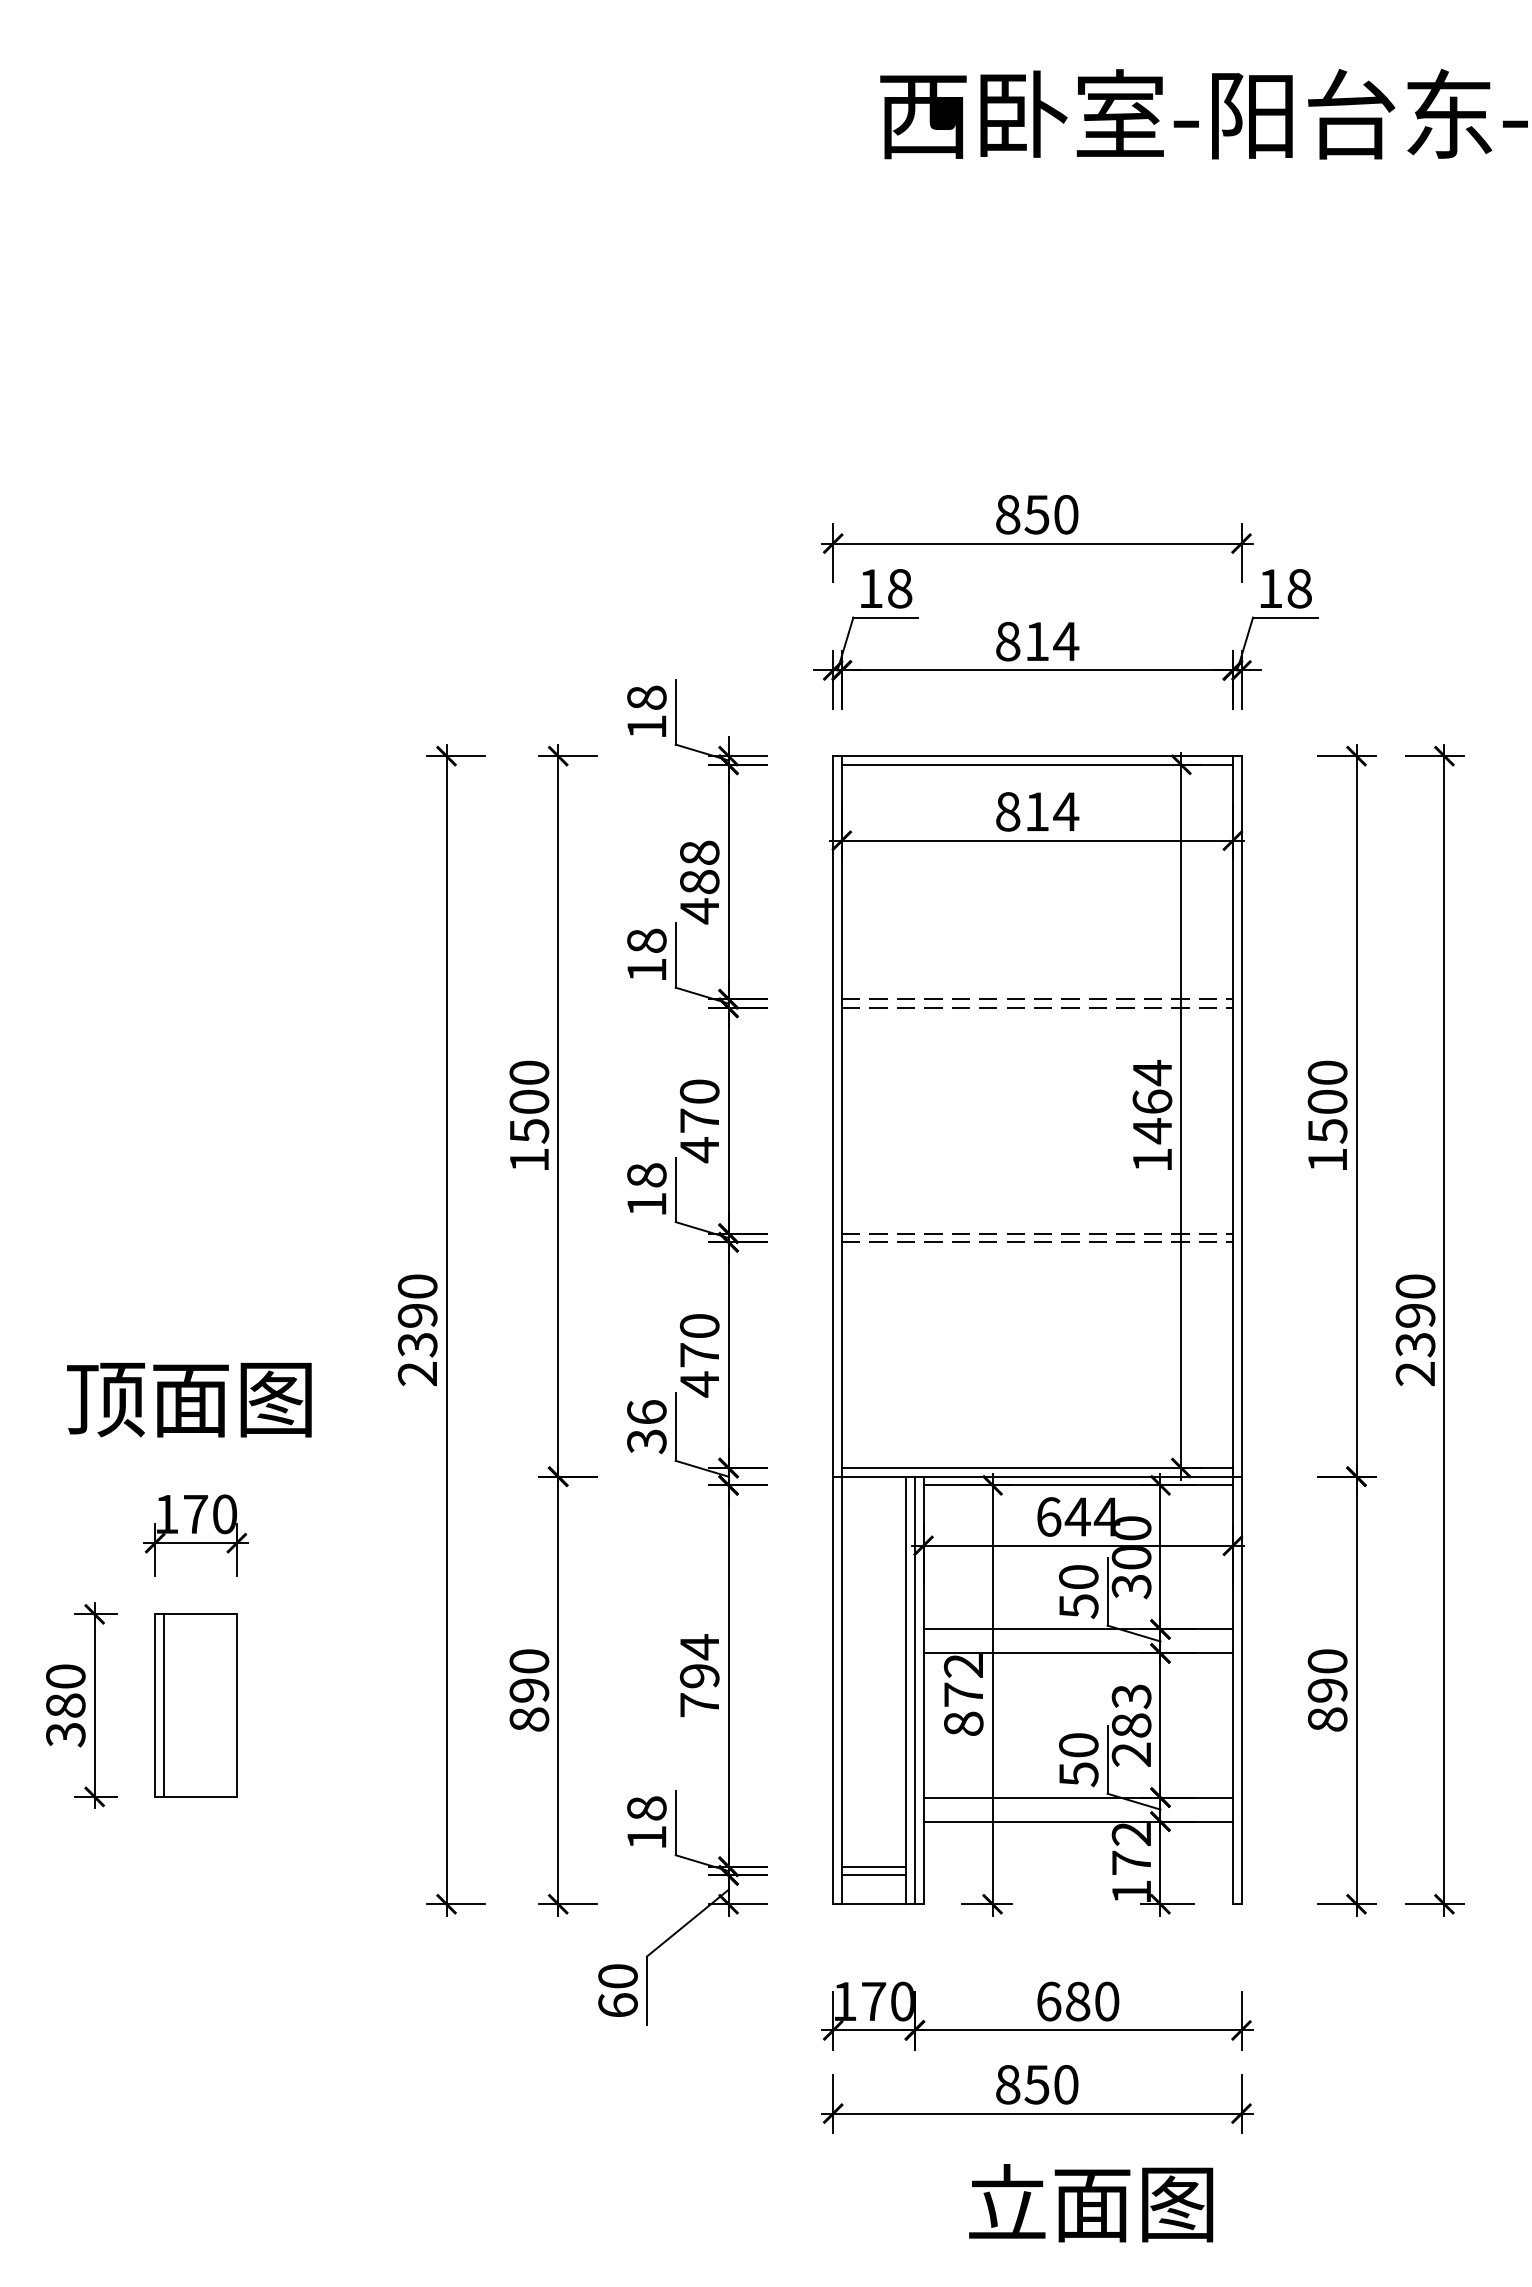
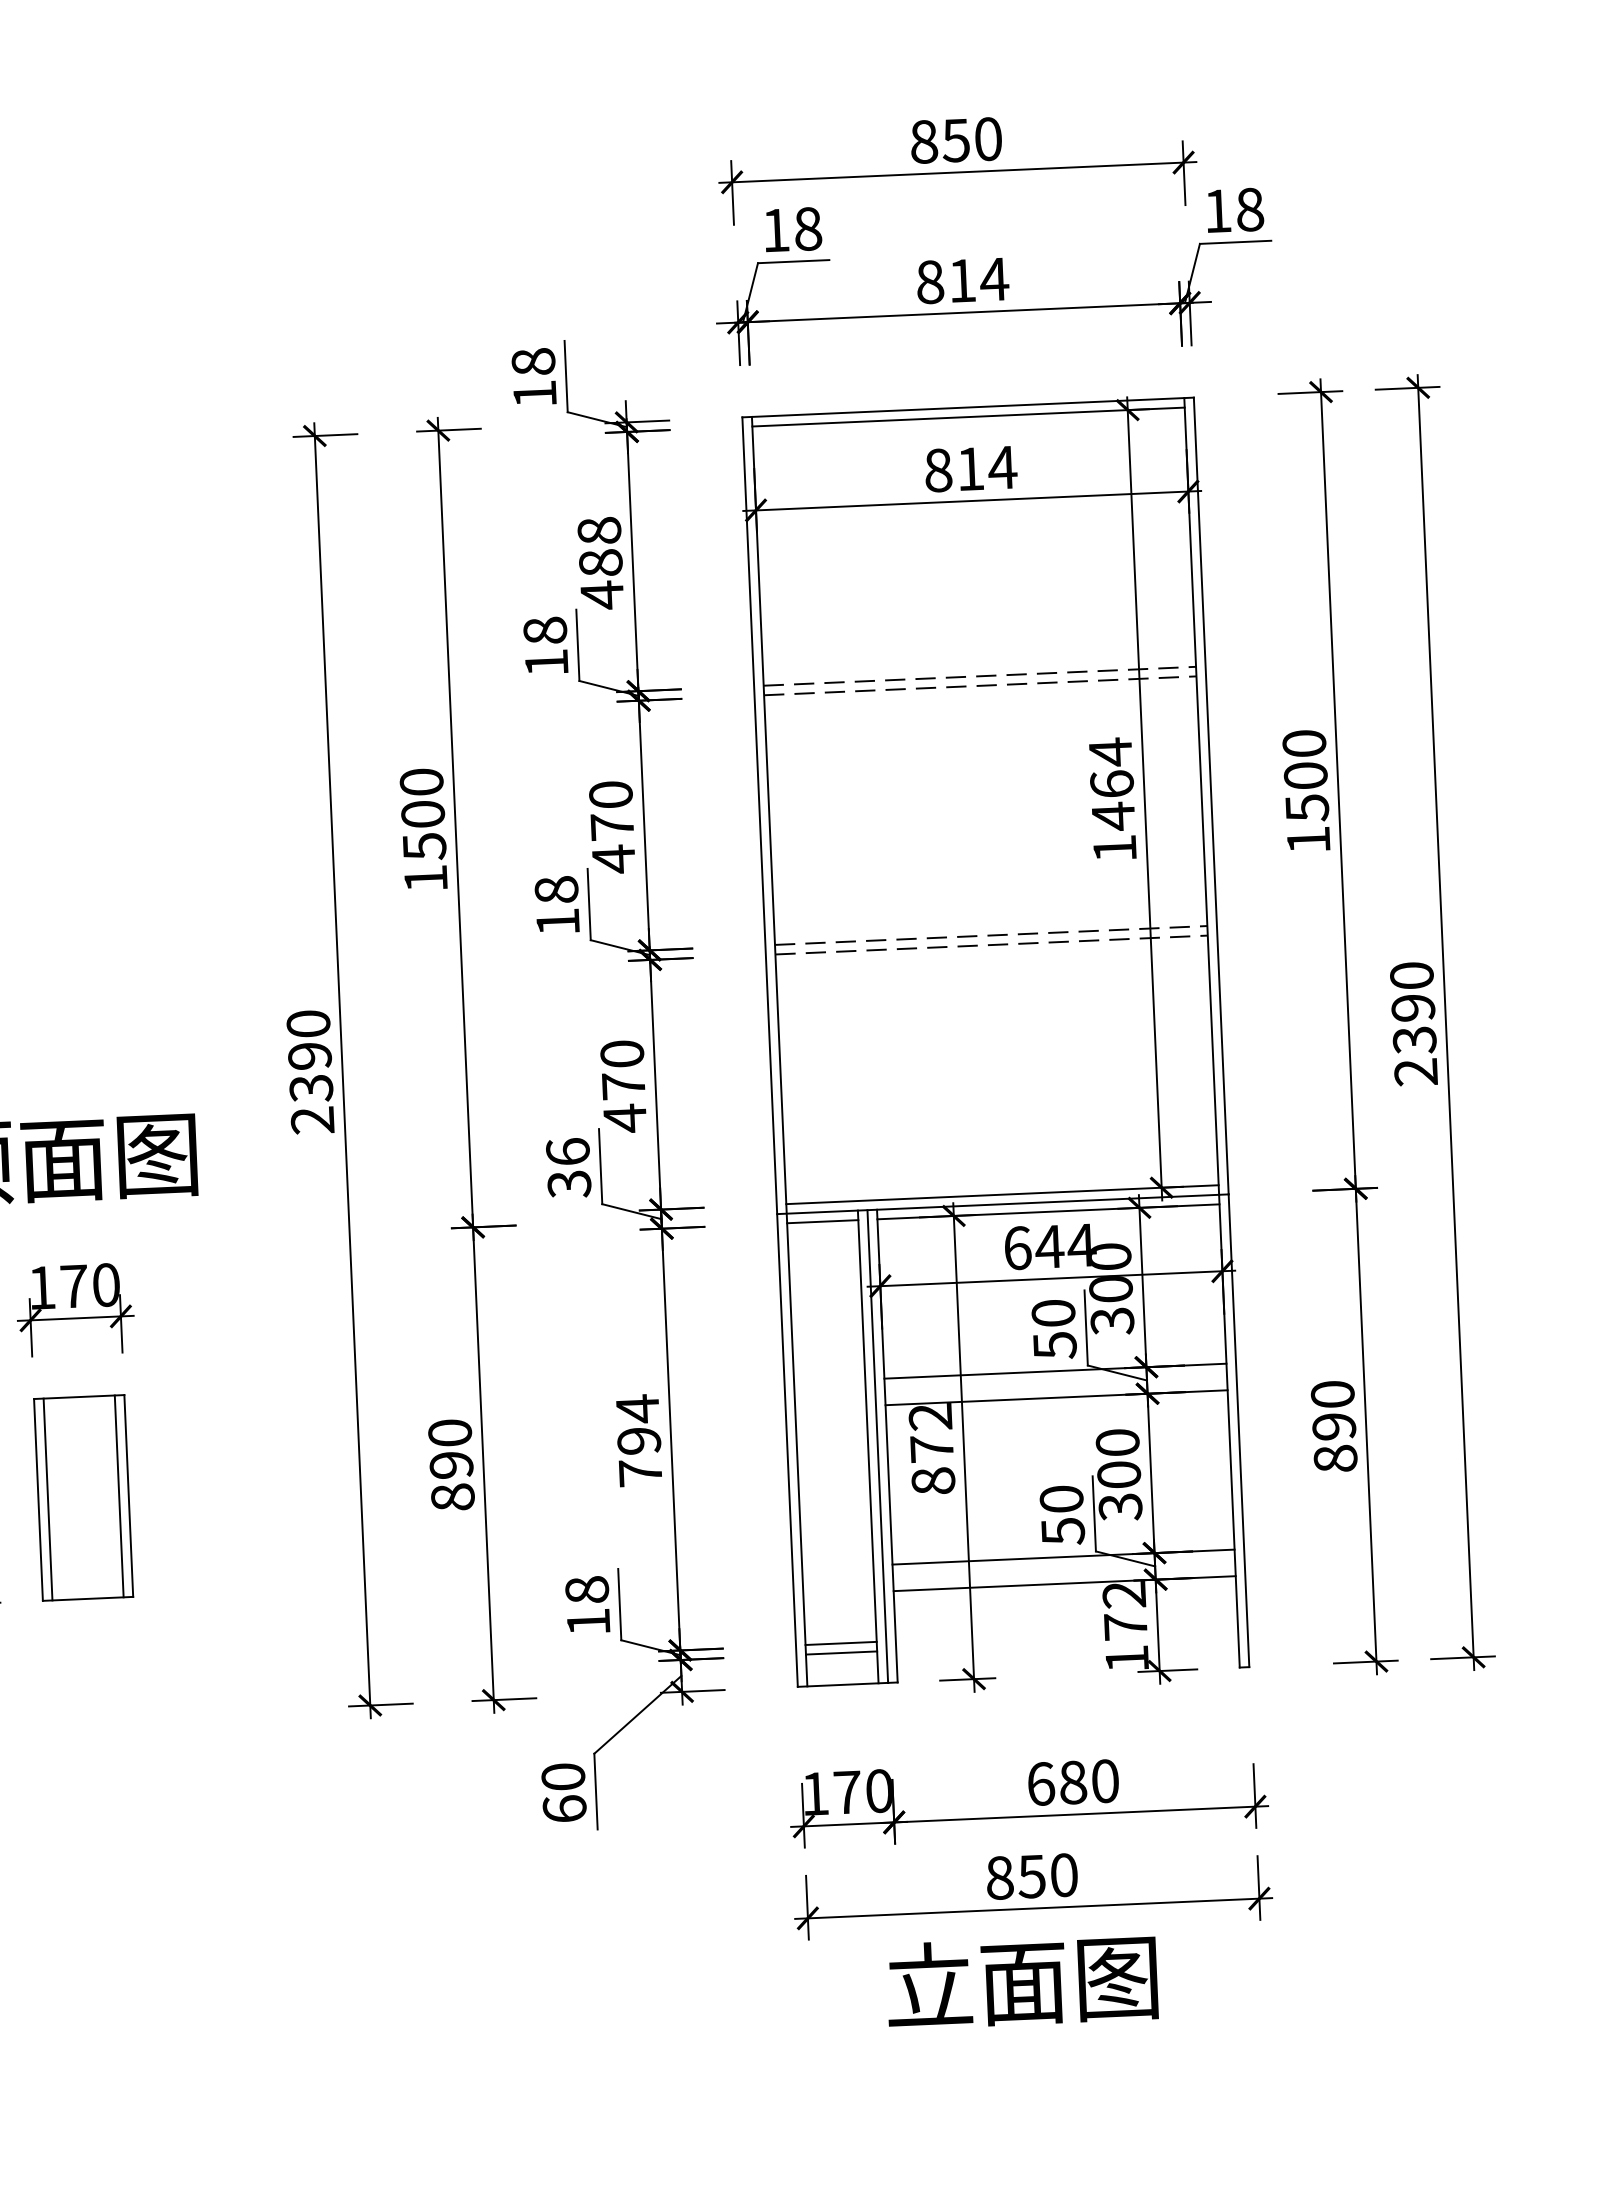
line: (873, 1485) -> (822, 1221), added
line: (228, 1705) -> (119, 1496), added
text: (1131, 1725) -> (1119, 1474), 283 -> 300
text: (1091, 2203) -> (1022, 1981), moved

